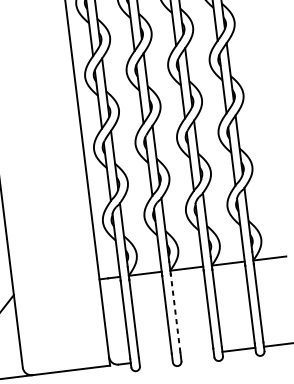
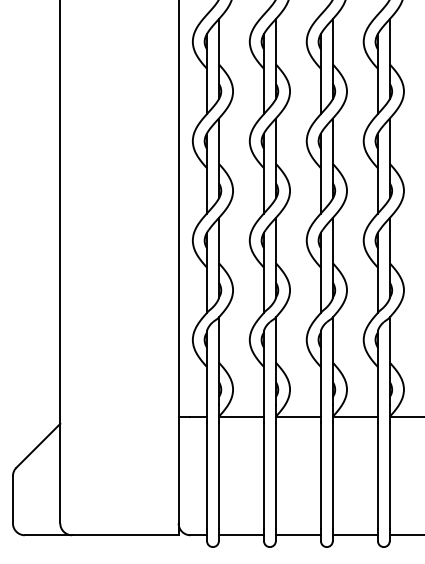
line: (175, 313) -> (275, 475), dashed -> solid
line: (196, 355) -> (297, 535), added
line: (155, 360) -> (241, 535), added

